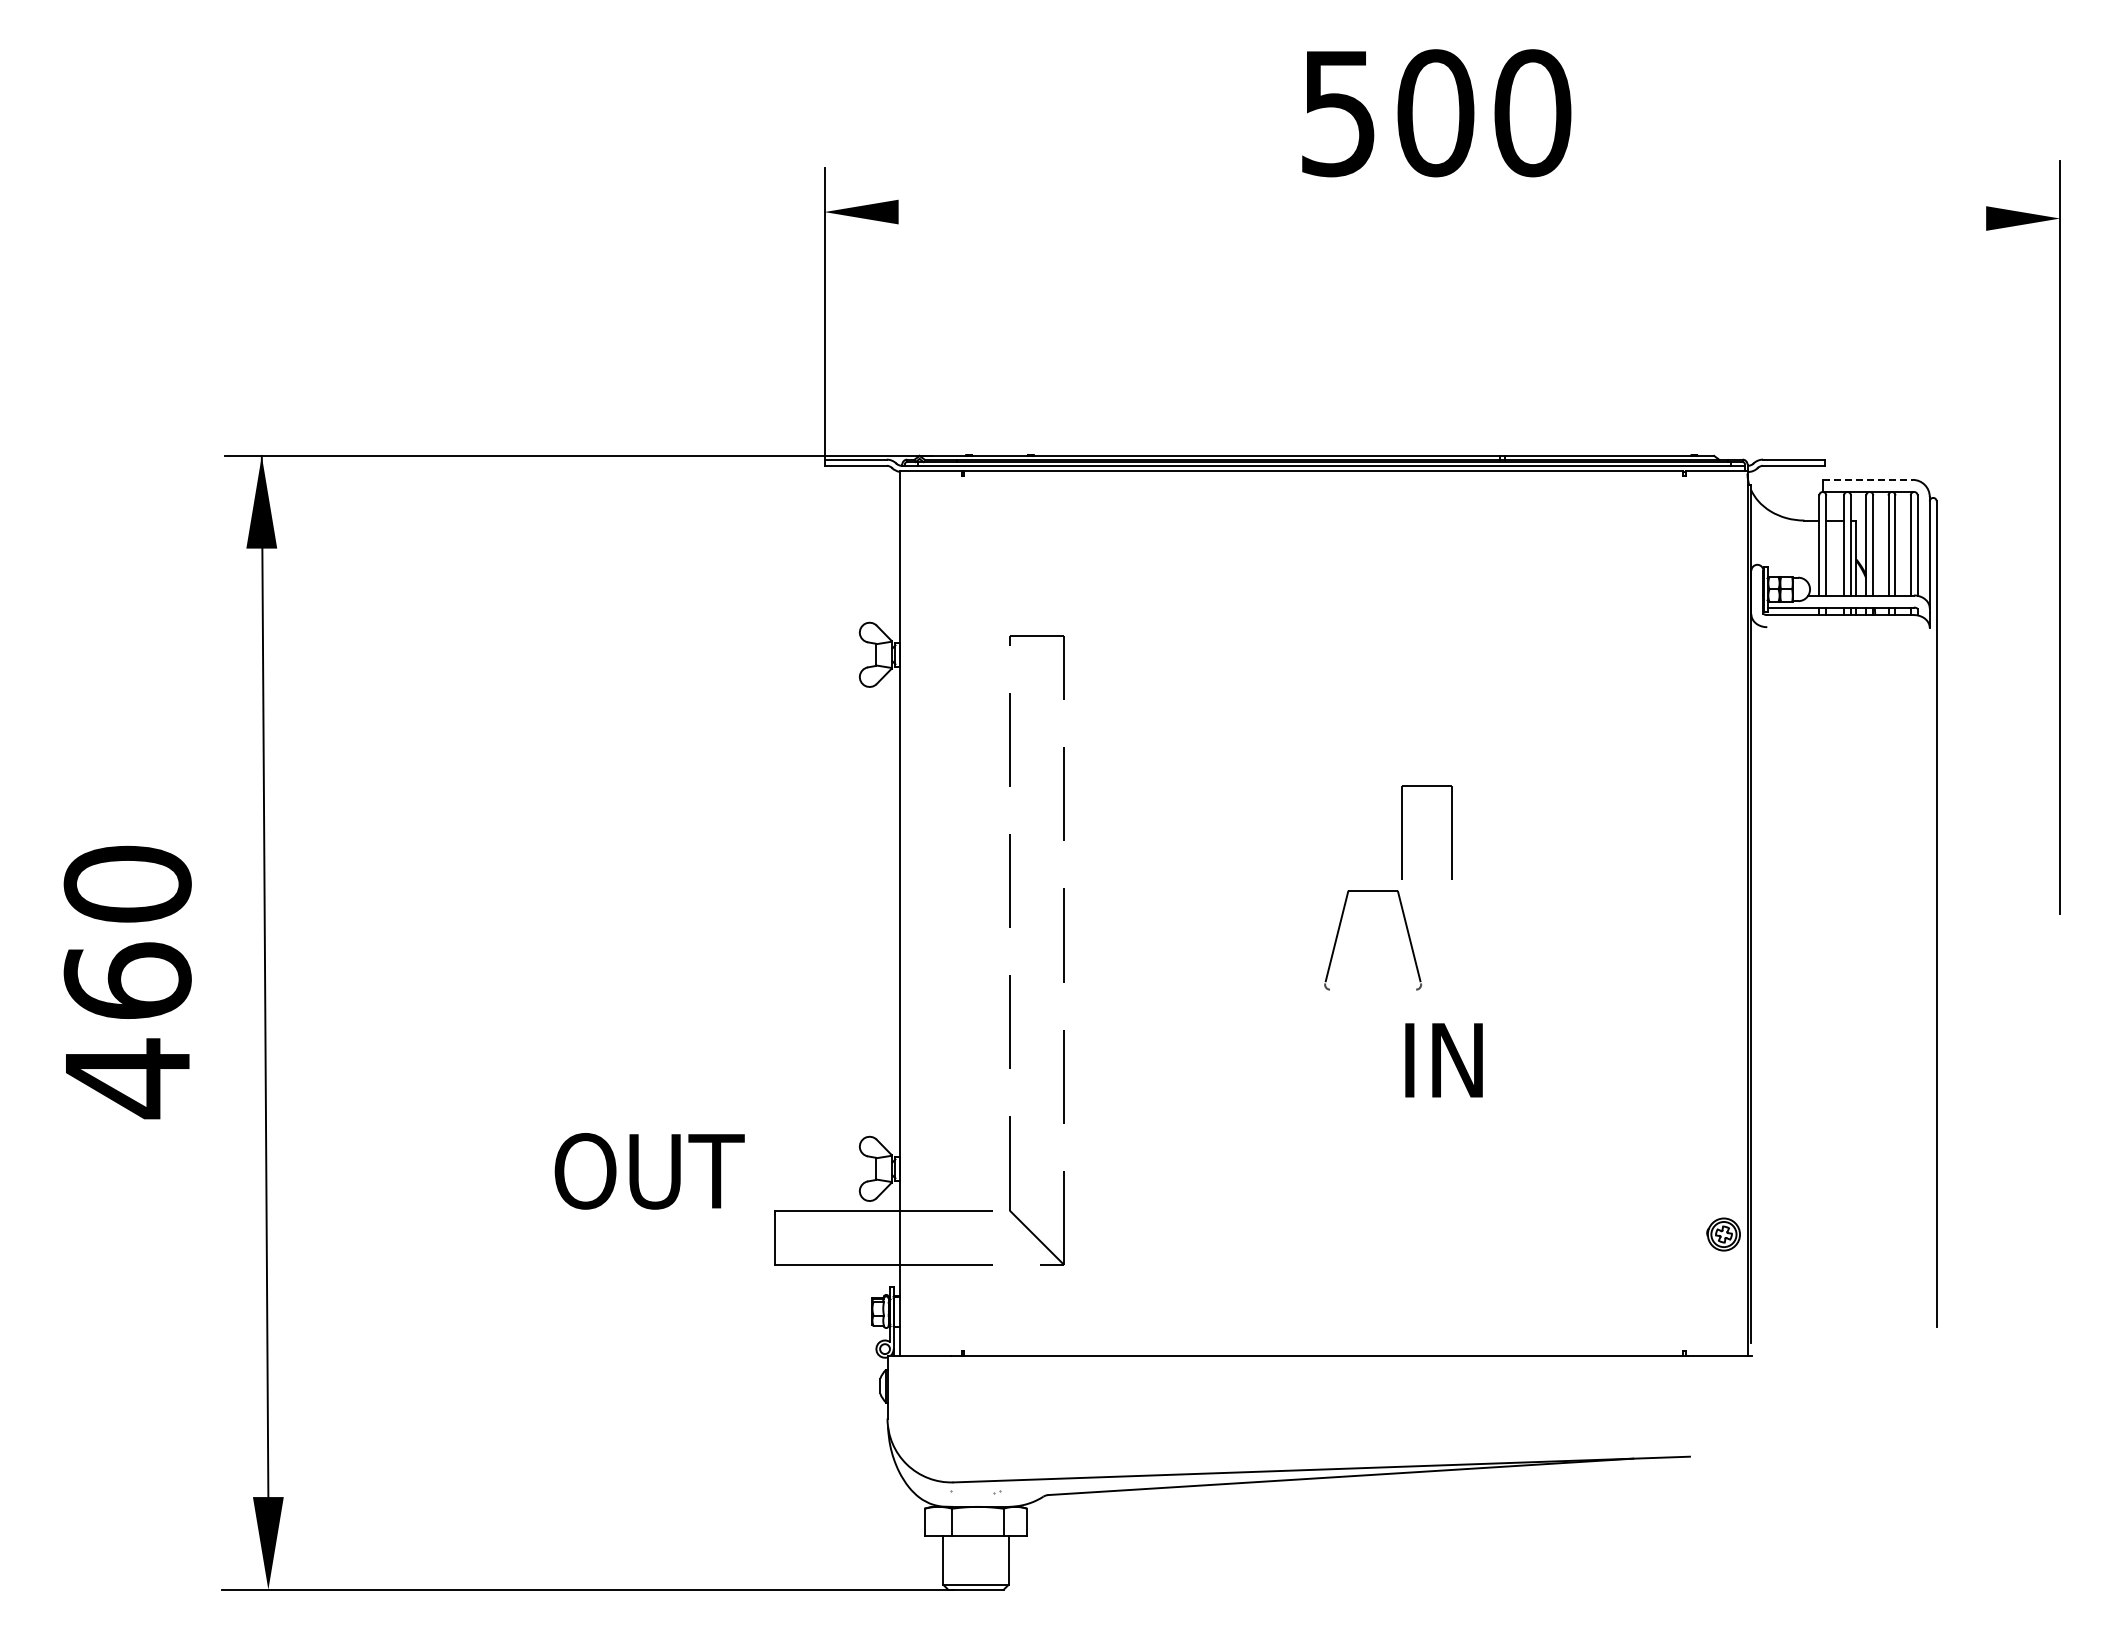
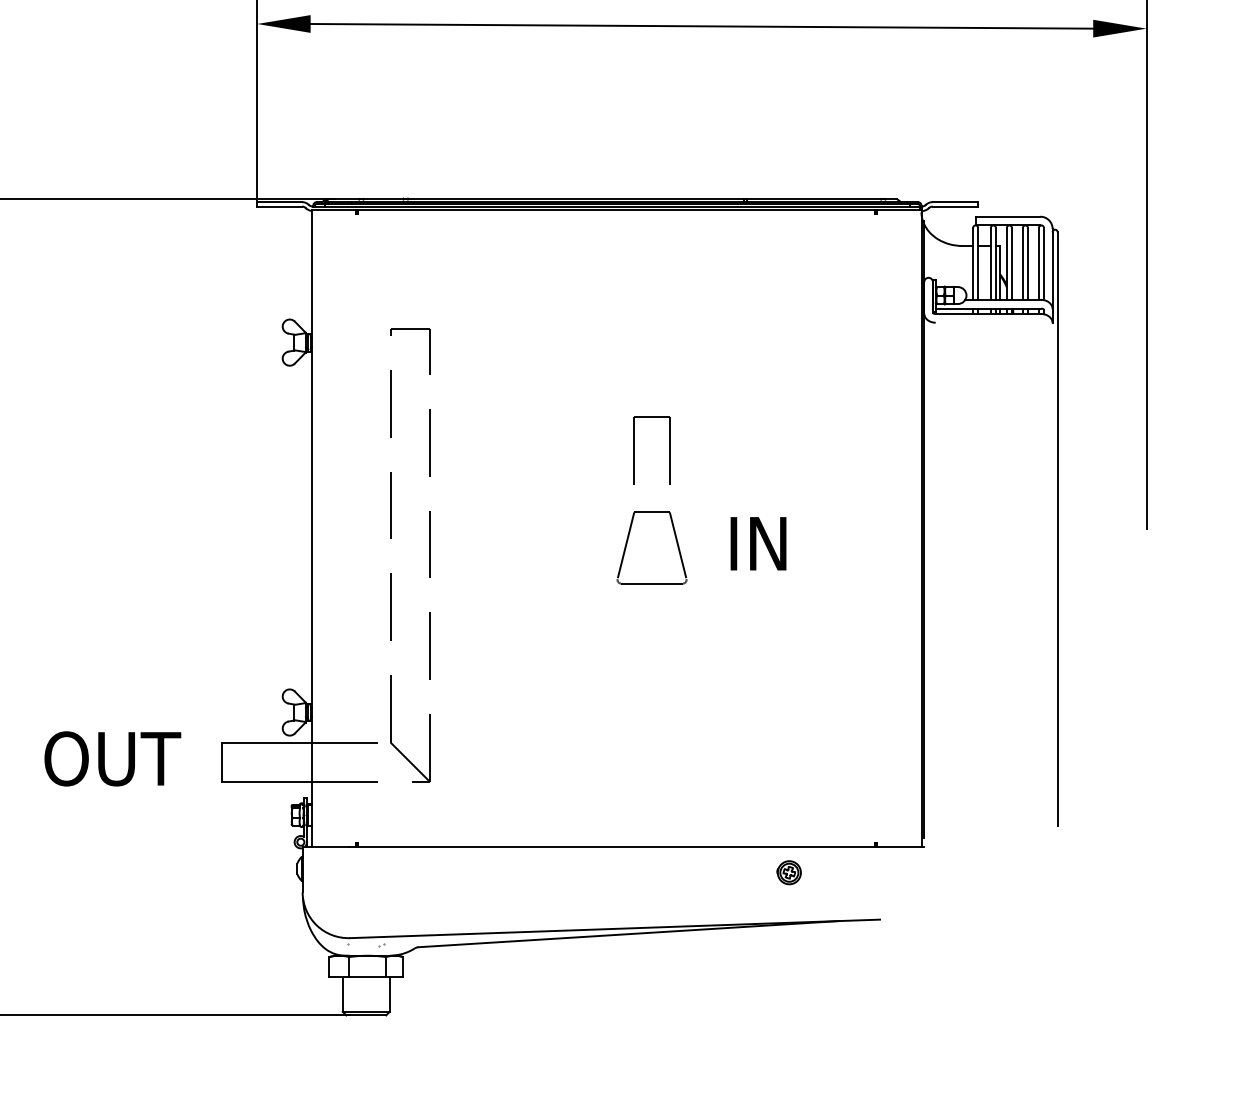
line: (1442, 215) -> (701, 26), added
line: (1867, 479) -> (1007, 216), dashed -> solid
part: (1402, 832) -> (634, 450), moved
line: (1373, 989) -> (652, 583), added
text: (1443, 1060) -> (758, 543), moved
text: (649, 1171) -> (112, 759), moved
part: (1723, 1234) -> (789, 872), moved

